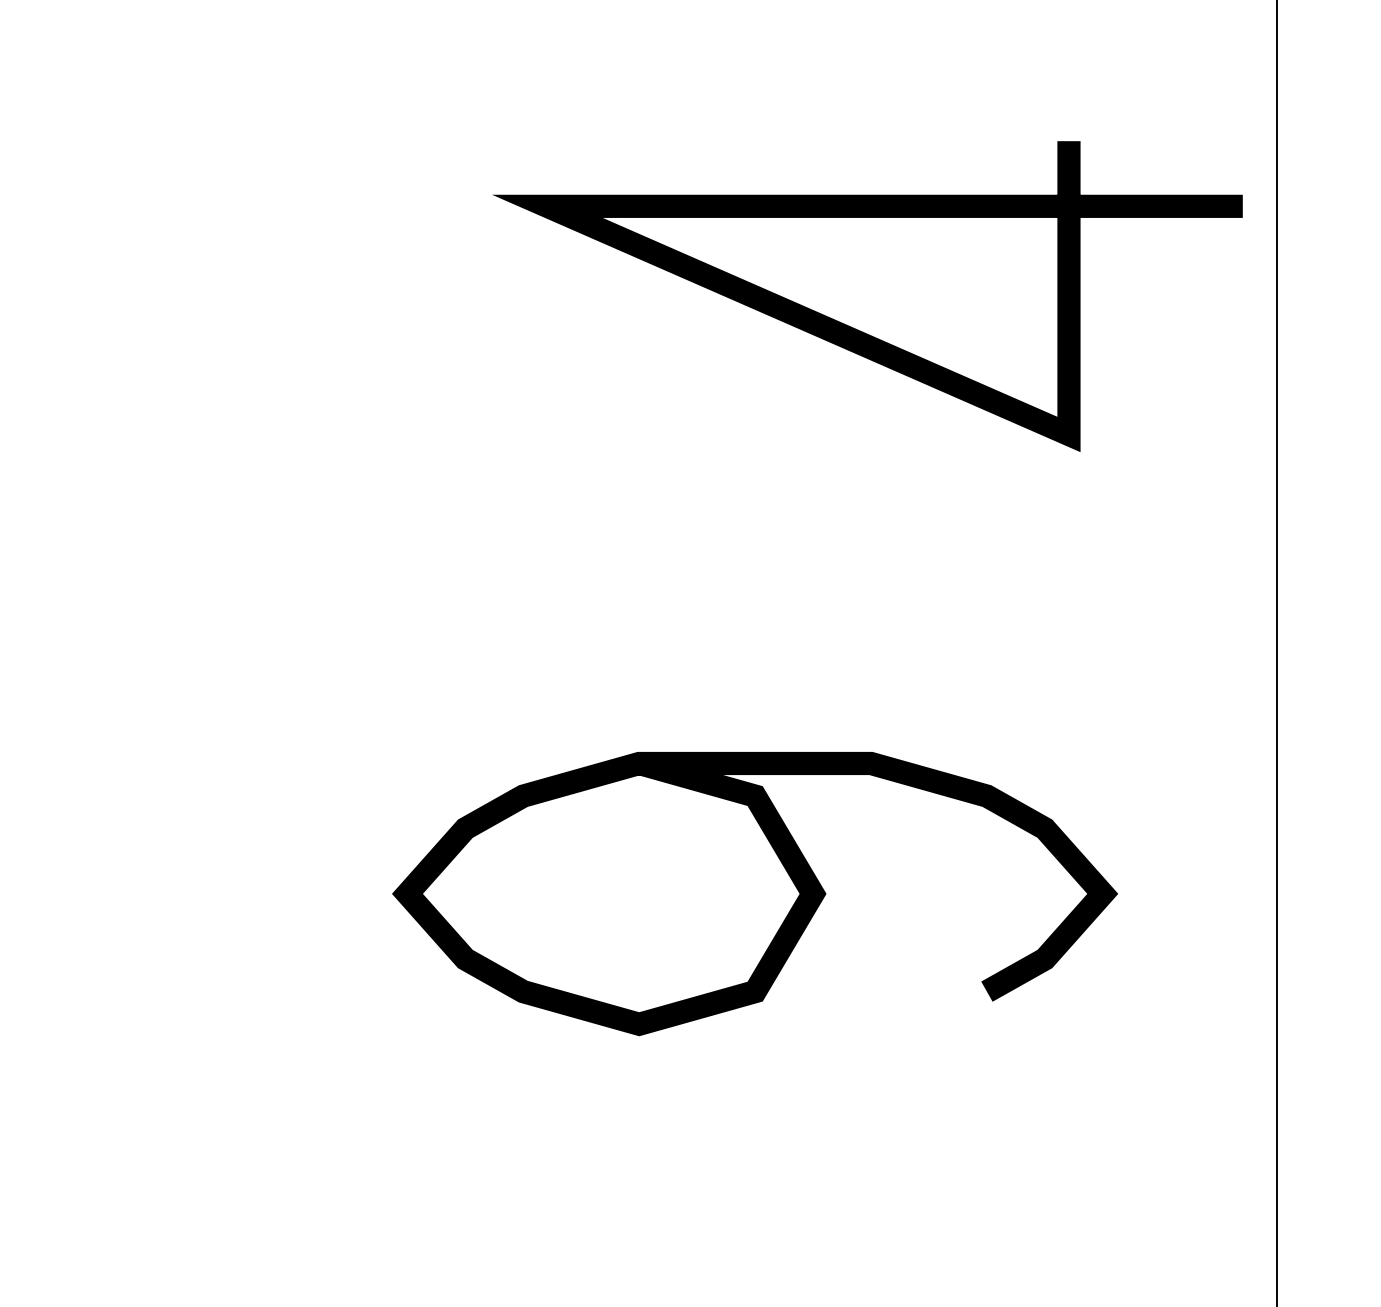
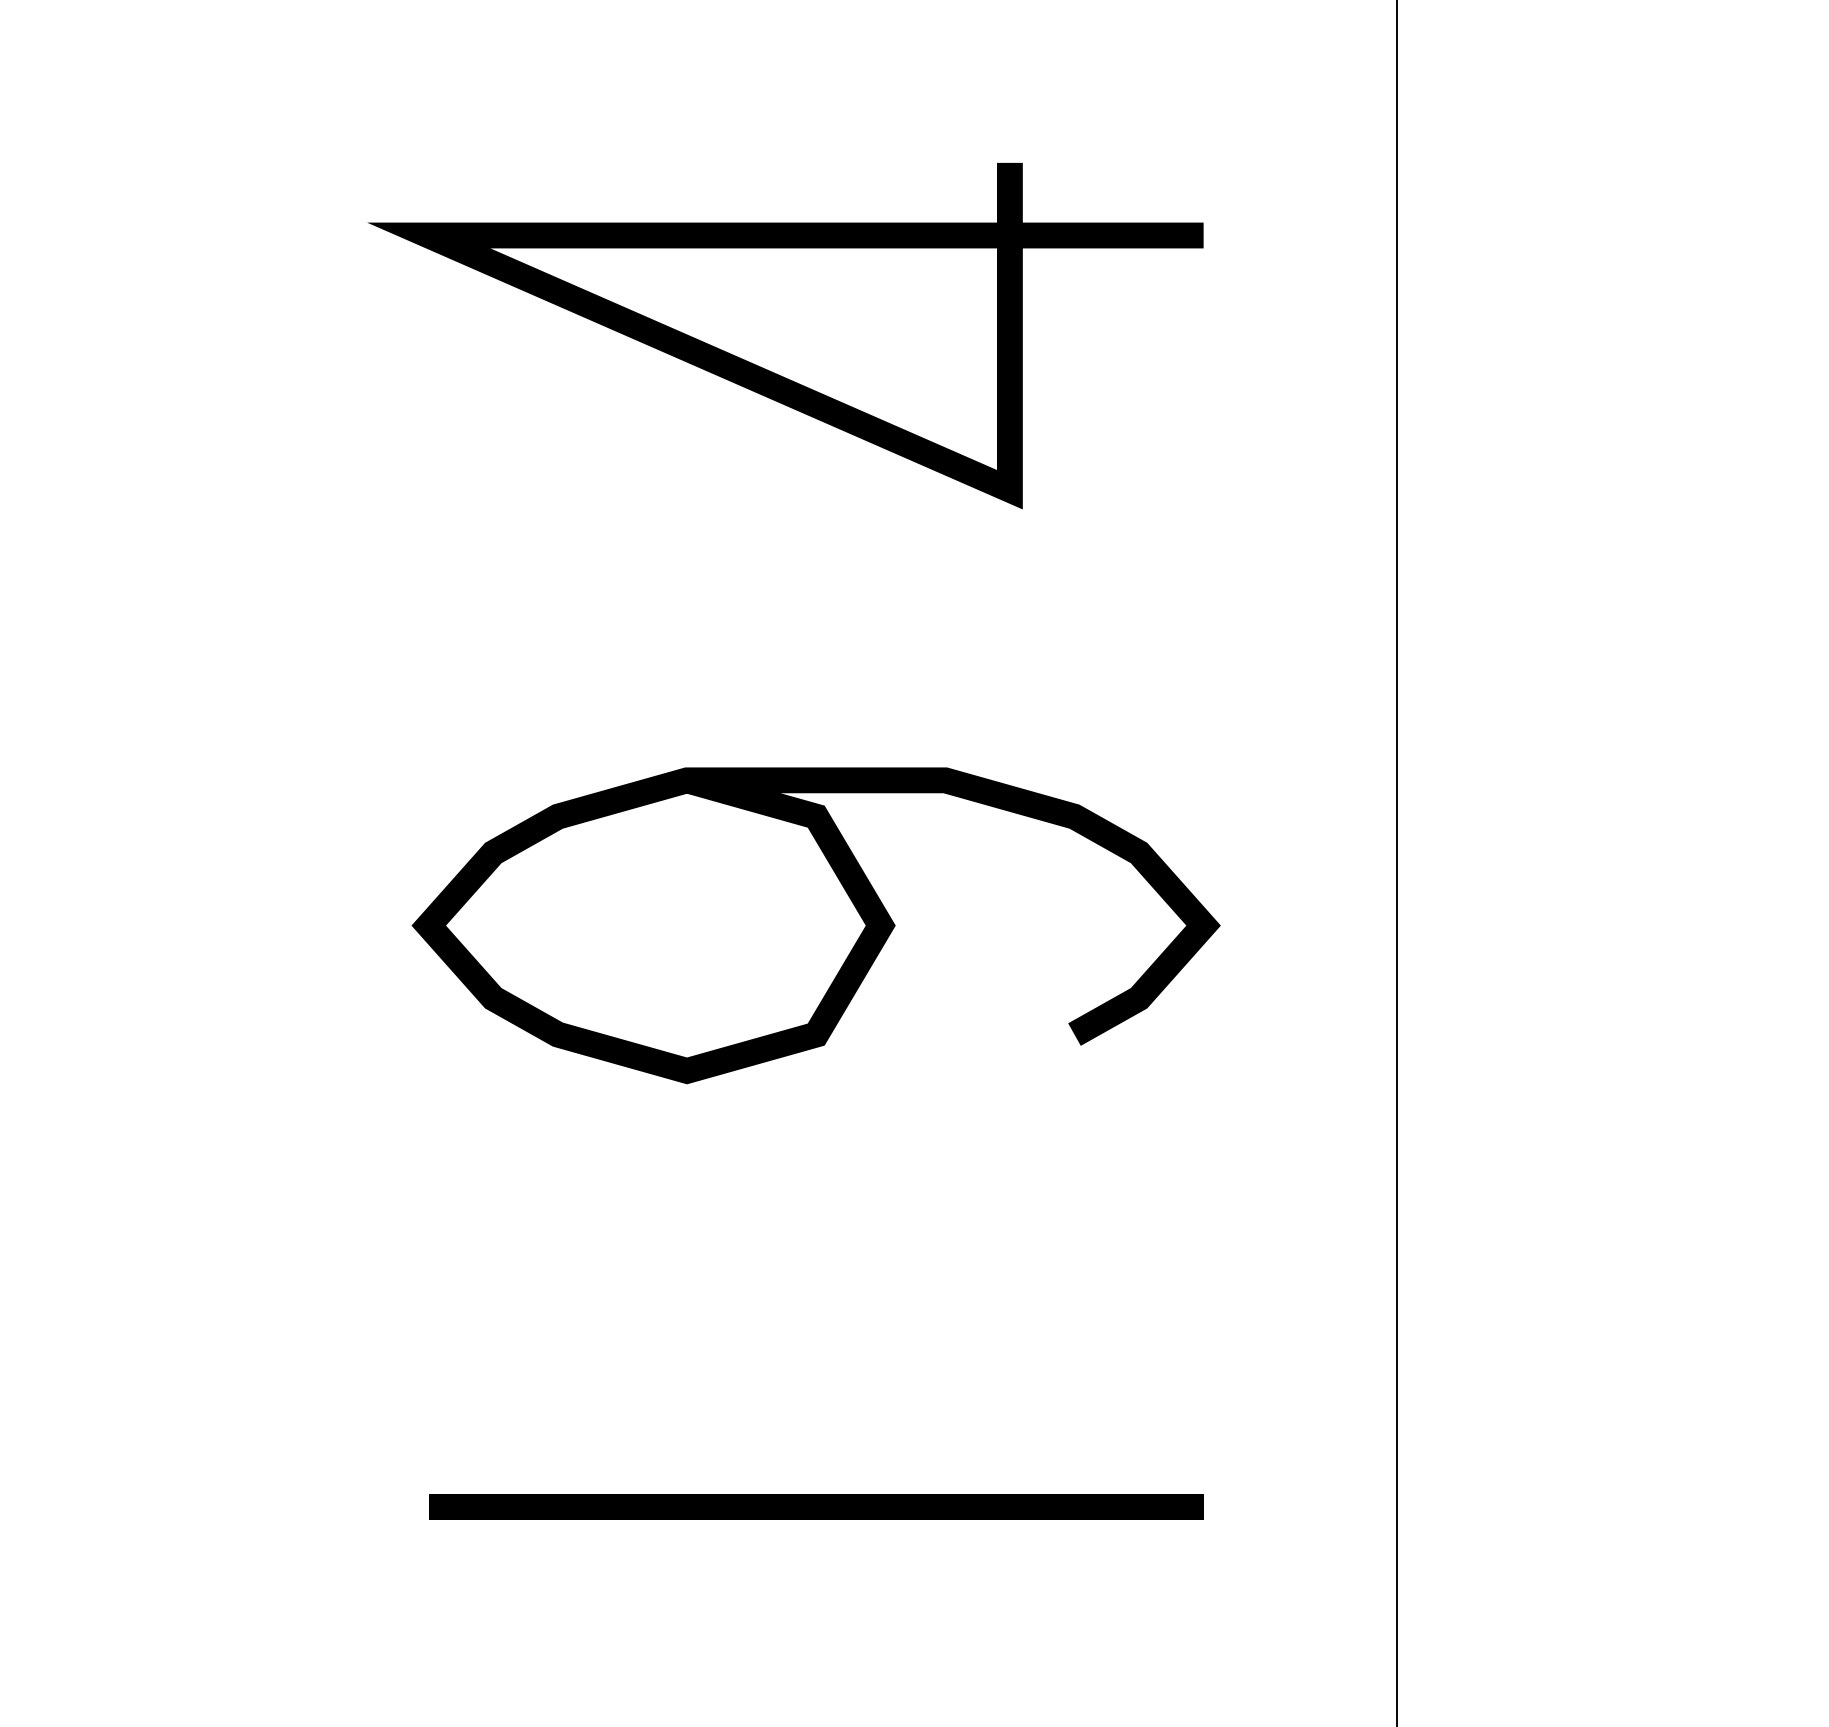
line: (855, 328) -> (772, 371), moved

